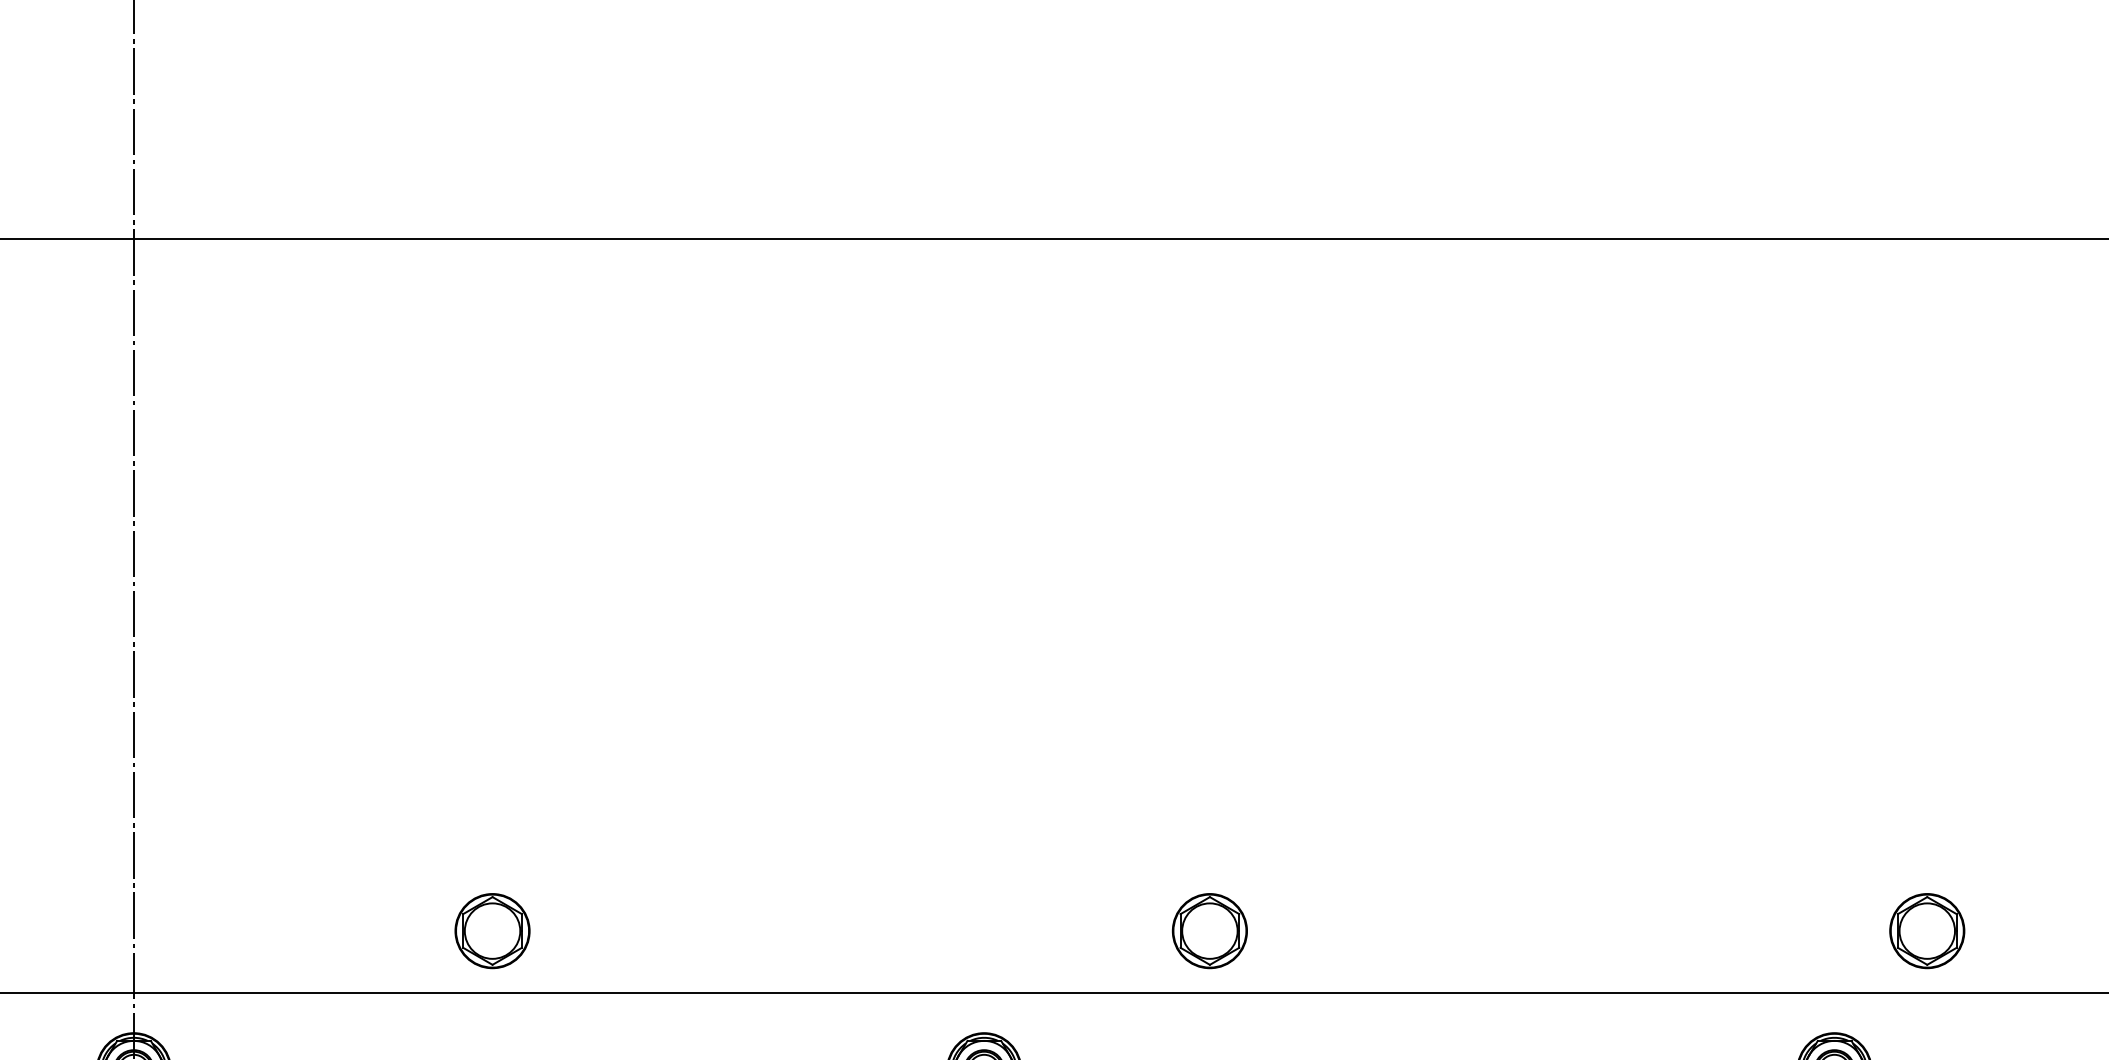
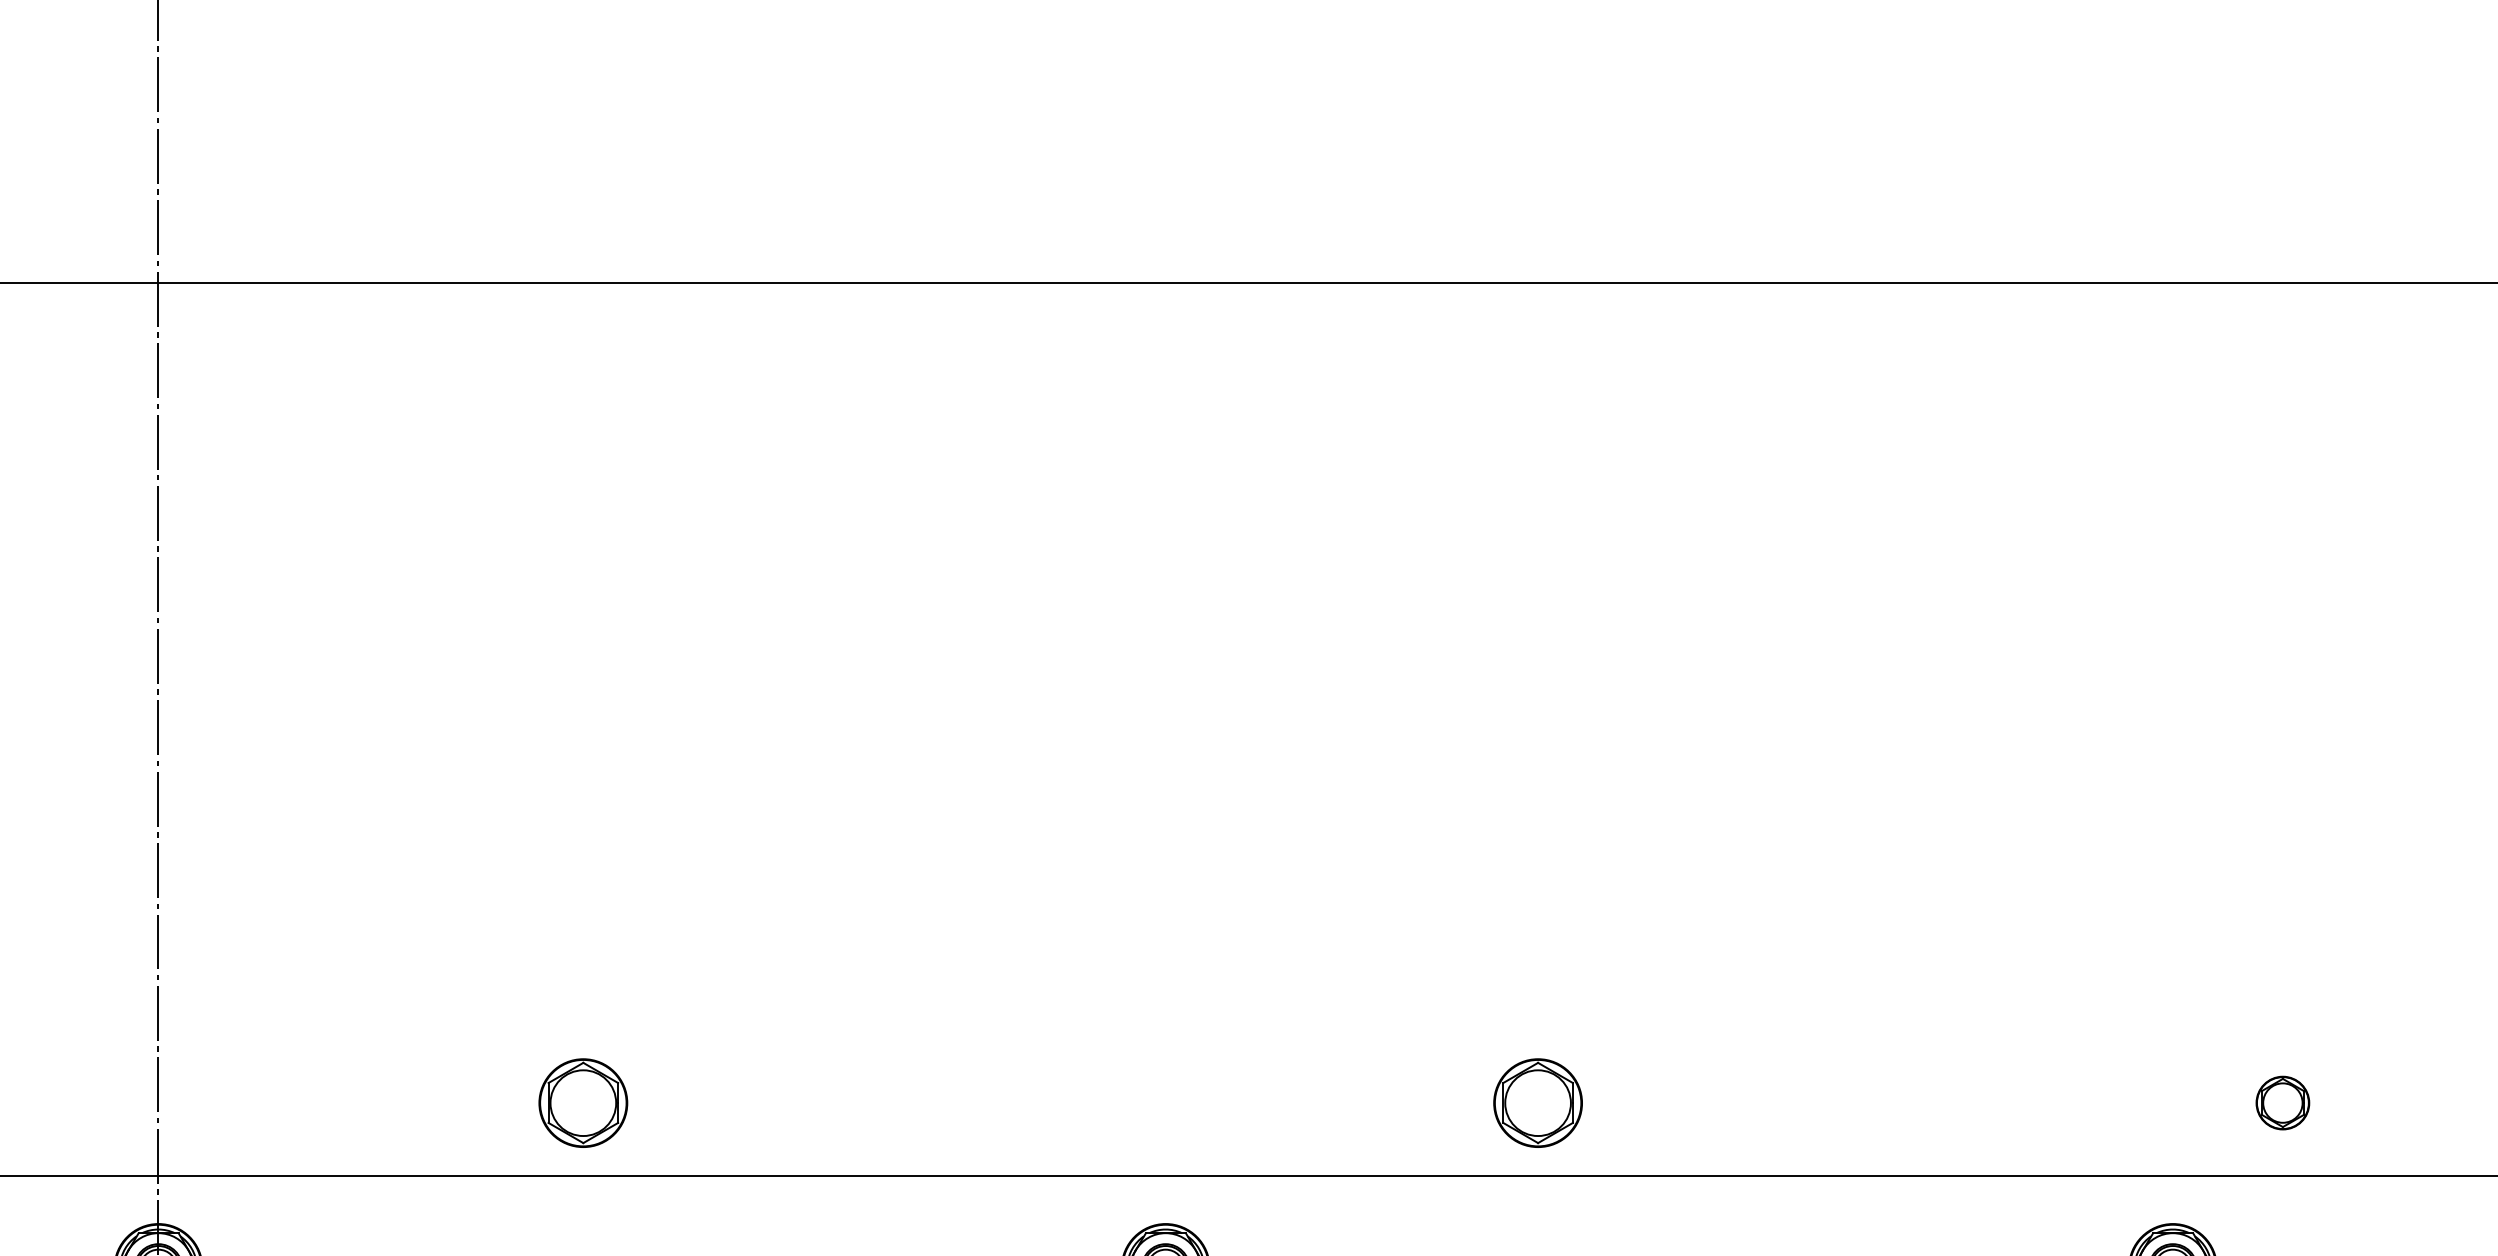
part: (1209, 930) -> (1537, 1102), moved
part: (1926, 930) -> (2282, 1102), size x0.6

